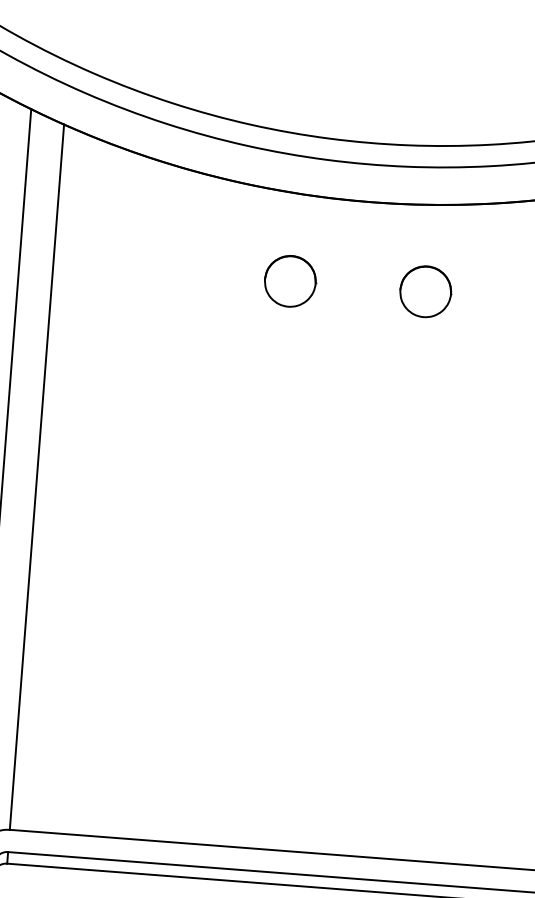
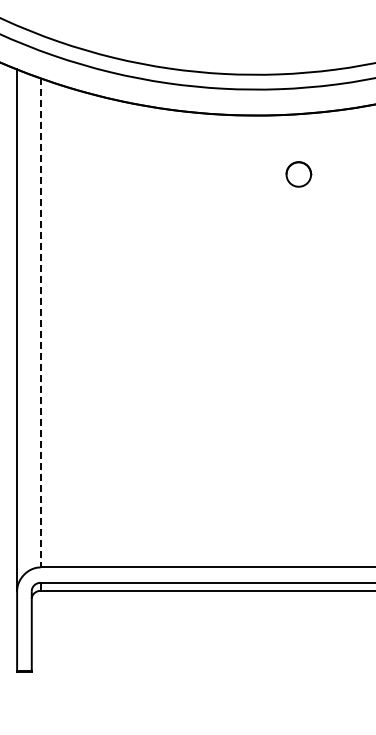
part: (289, 281) -> (204, 174), removed
part: (425, 291) -> (298, 174), size x0.7
line: (36, 476) -> (40, 322), solid -> dashed

